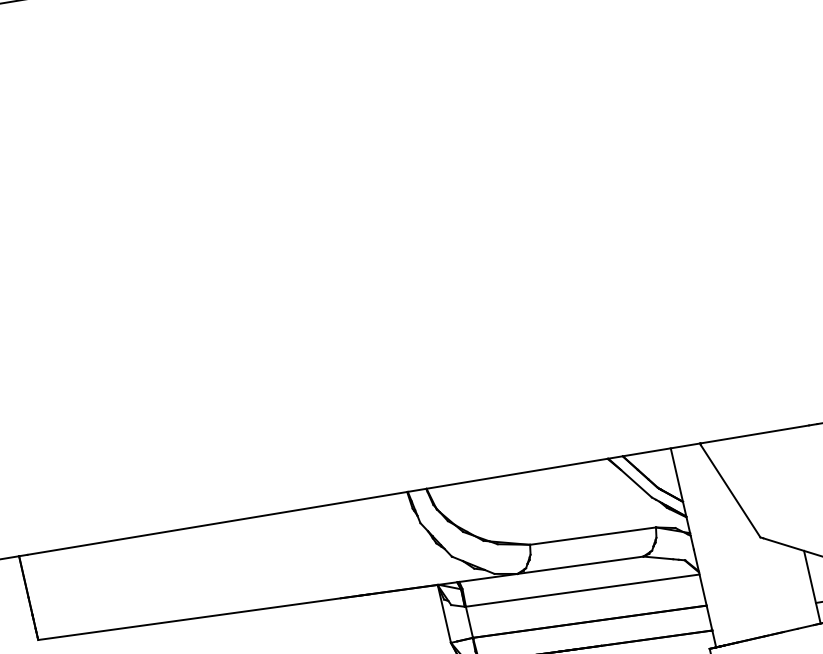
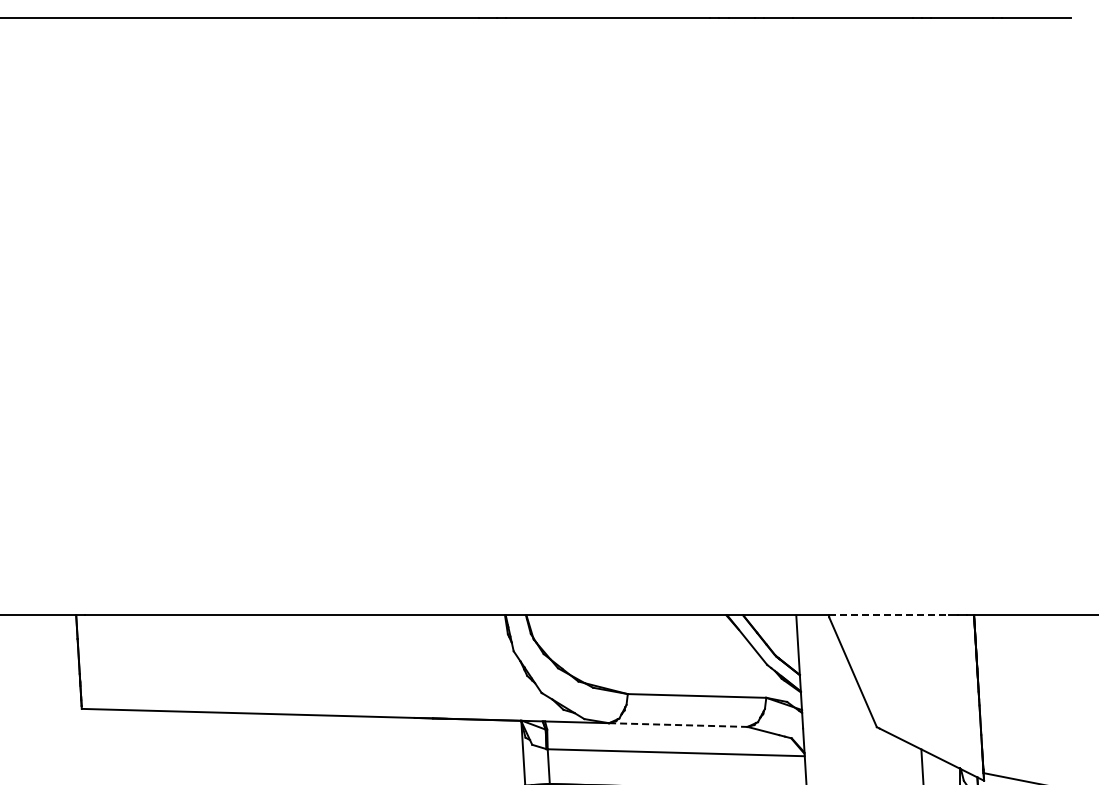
line: (755, 434) -> (889, 615), solid -> dashed
line: (580, 565) -> (678, 725), solid -> dashed

